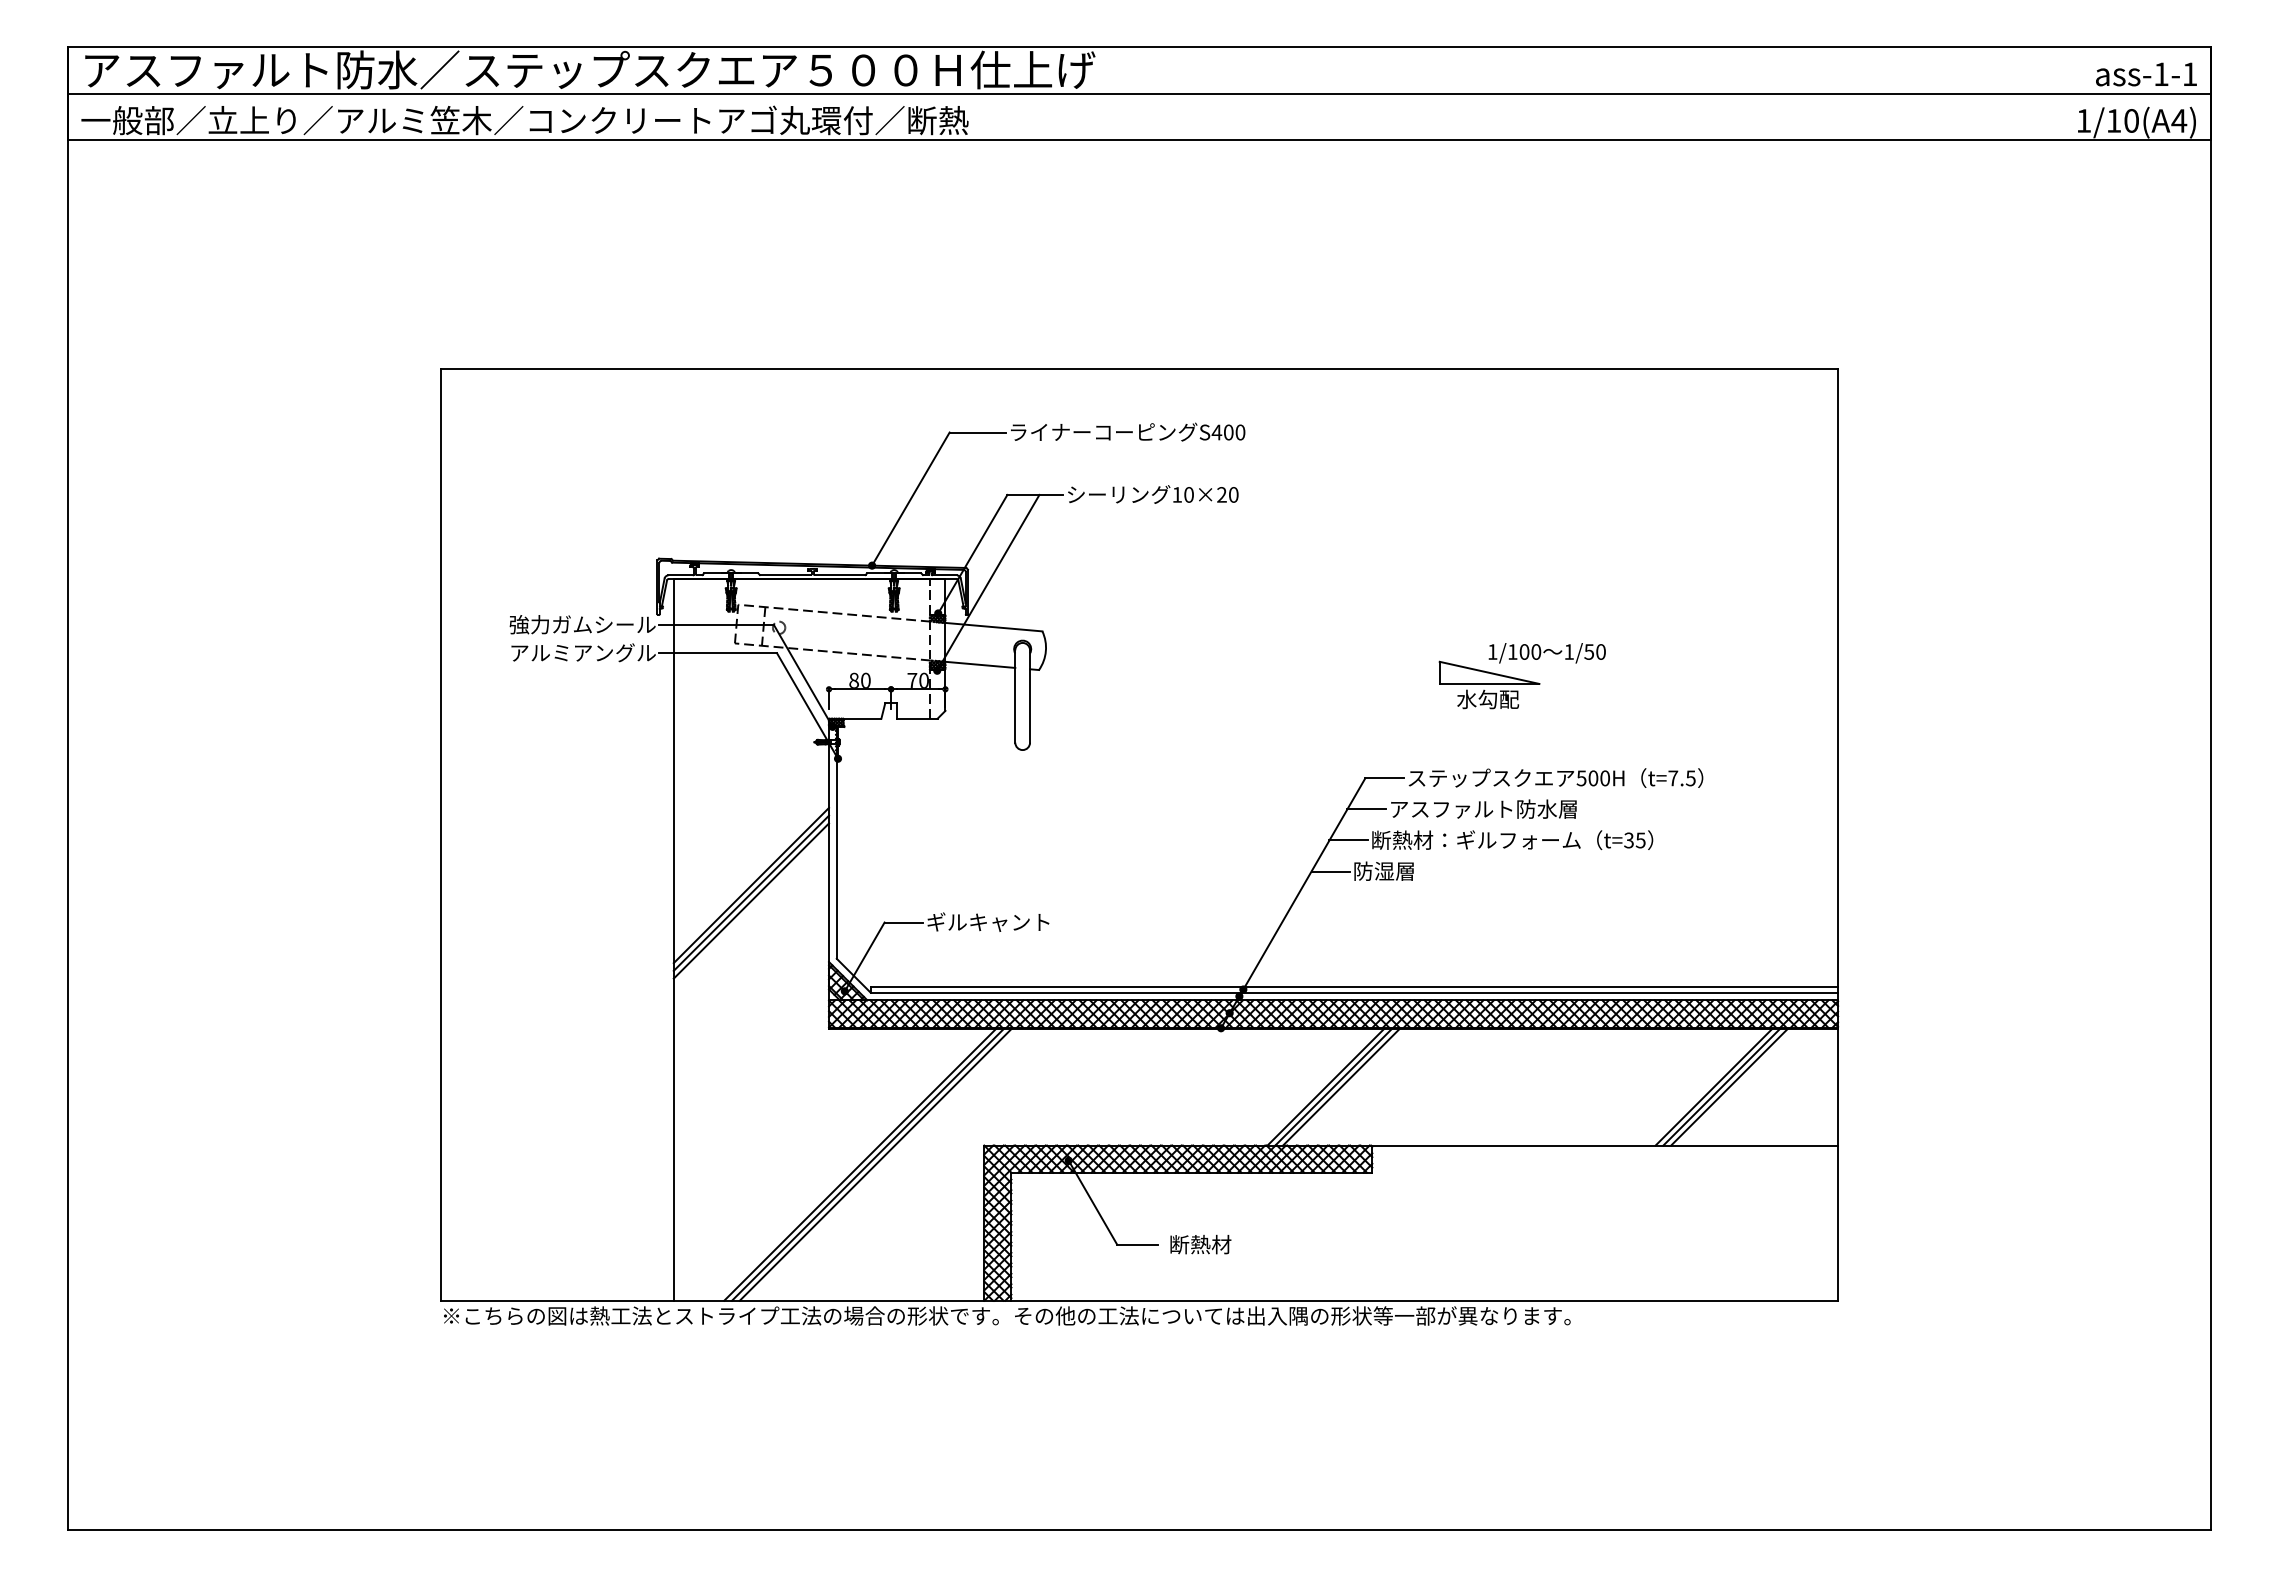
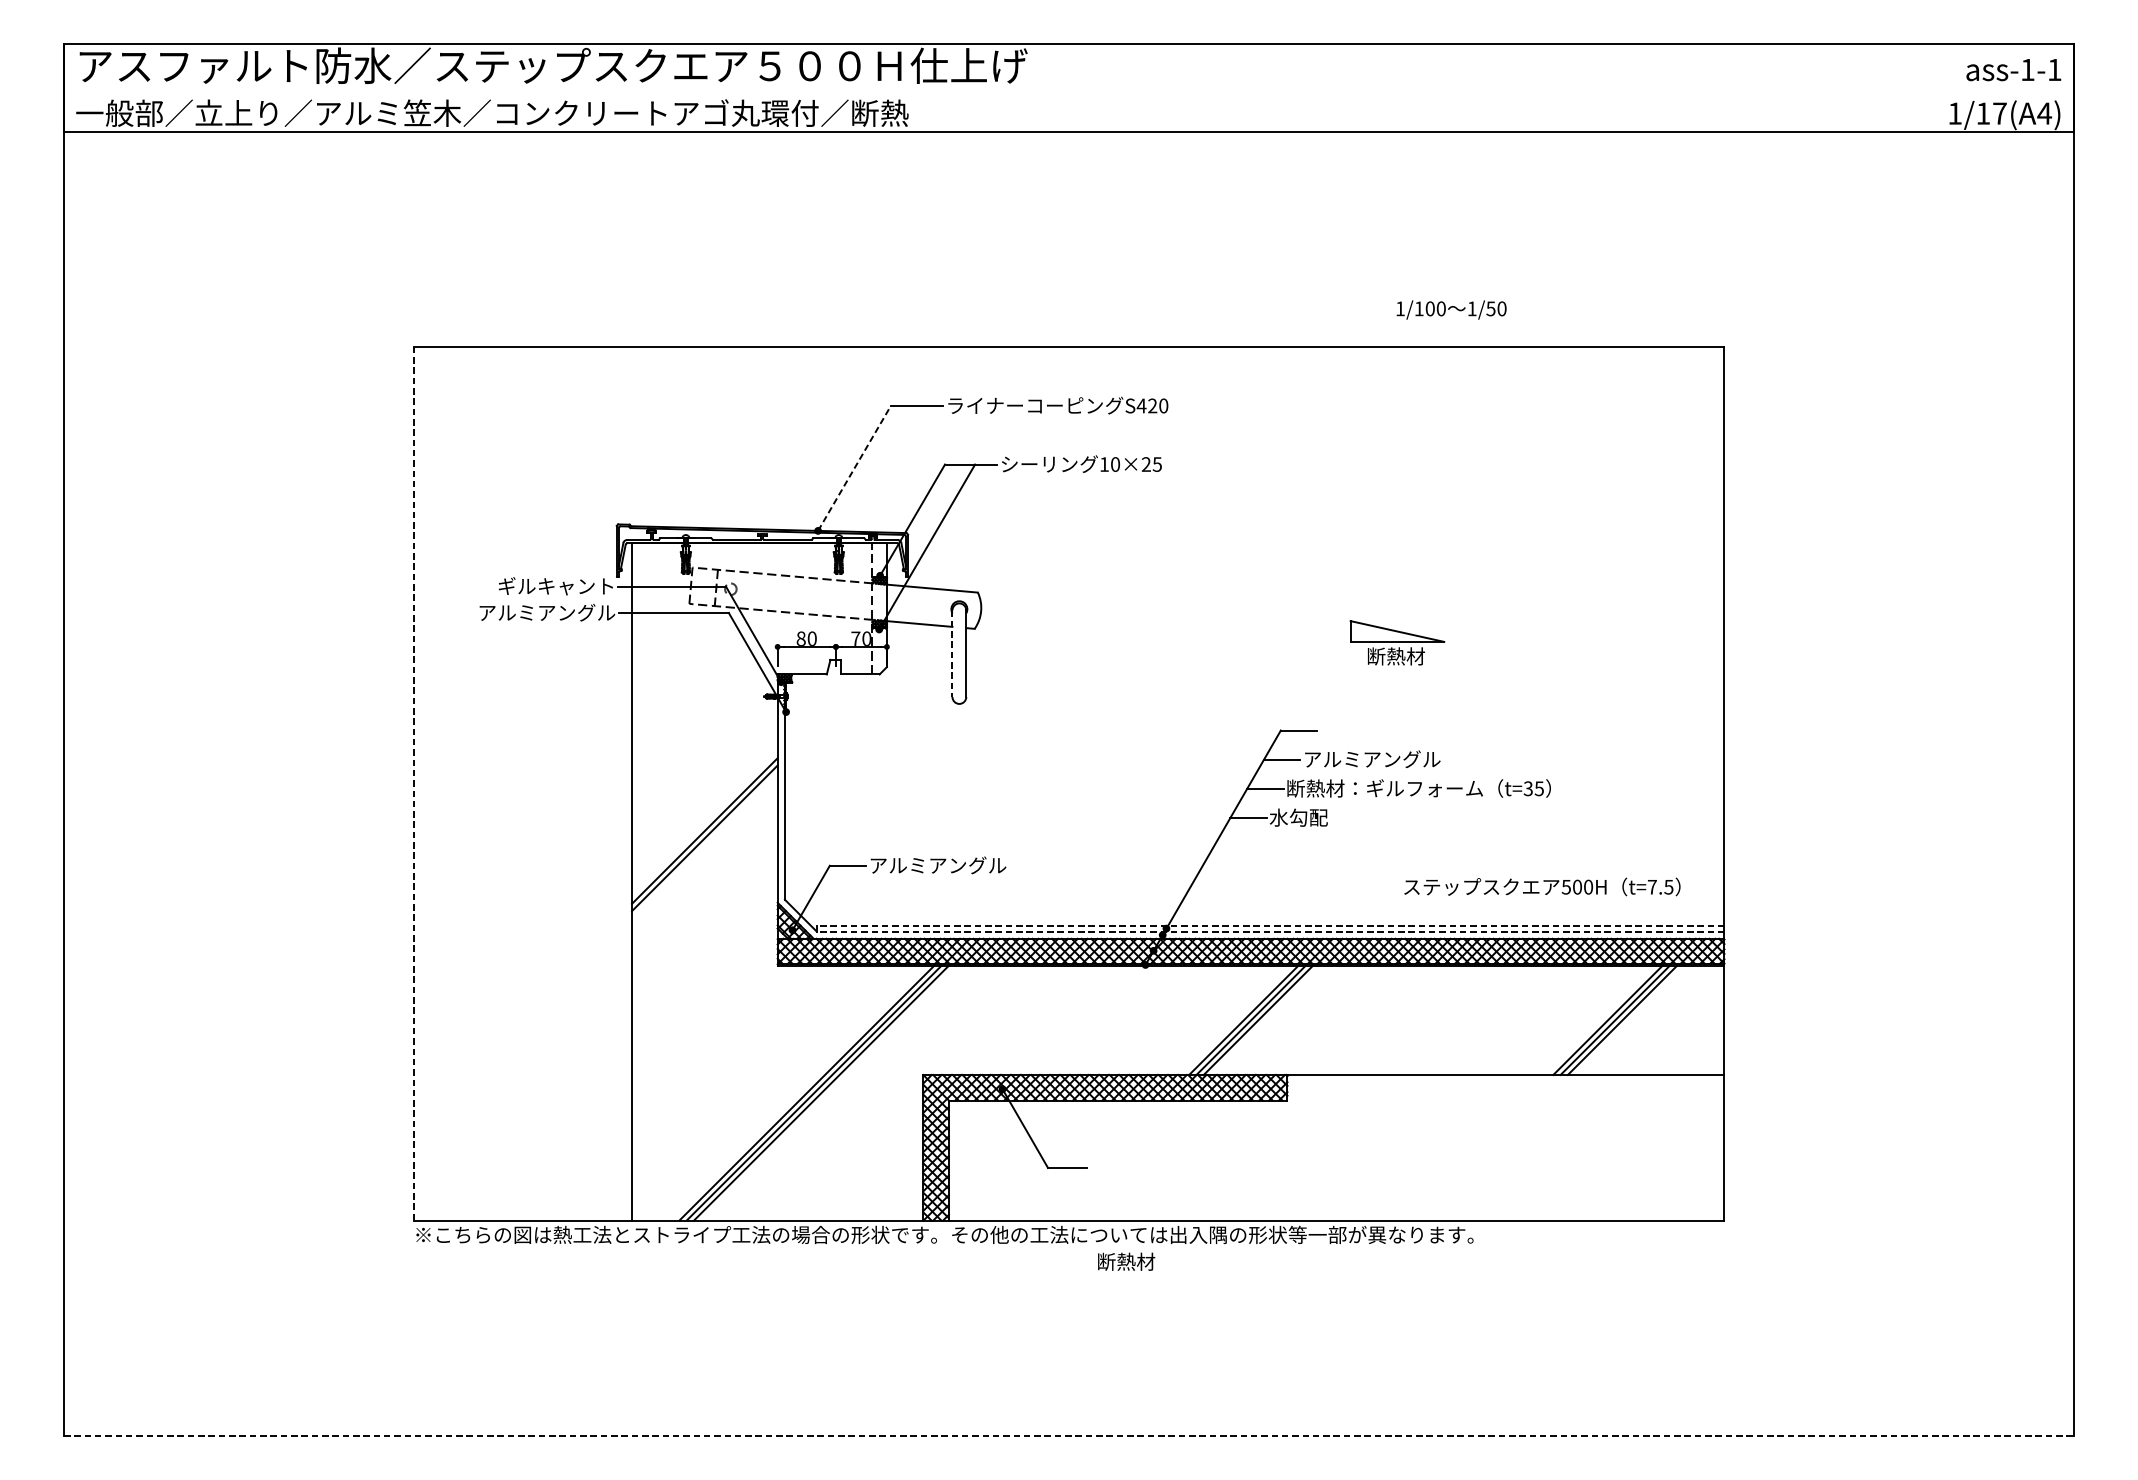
line: (1139, 93) -> (1069, 87), removed
text: (2131, 120) -> (1999, 113), 1/10(A4) -> 1/17(A4)
text: (1228, 432) -> (1152, 405), S400 -> S420
text: (1233, 494) -> (1157, 464), 10×20 -> 10×25
line: (911, 498) -> (855, 467), solid -> dashed
text: (582, 624) -> (546, 586), 強力ガムシール -> ギルキャント
text: (1546, 653) -> (1450, 310), moved
line: (1015, 697) -> (952, 654), solid -> dashed
text: (1488, 699) -> (1396, 656), 水勾配 -> 断熱材
text: (1555, 777) -> (1541, 886), moved
text: (1493, 808) -> (1401, 758), アスファルト防水層 -> アルミアングル
line: (440, 835) -> (413, 784), solid -> dashed
text: (1384, 870) -> (1298, 816), 防湿層 -> 水勾配
line: (751, 900) -> (704, 845), removed
text: (999, 921) -> (937, 864), ギルキャント -> アルミアングル
line: (1354, 986) -> (1270, 925), solid -> dashed
line: (1354, 992) -> (1270, 931), solid -> dashed
text: (1200, 1244) -> (1126, 1261), moved
line: (1139, 1529) -> (1069, 1435), solid -> dashed

